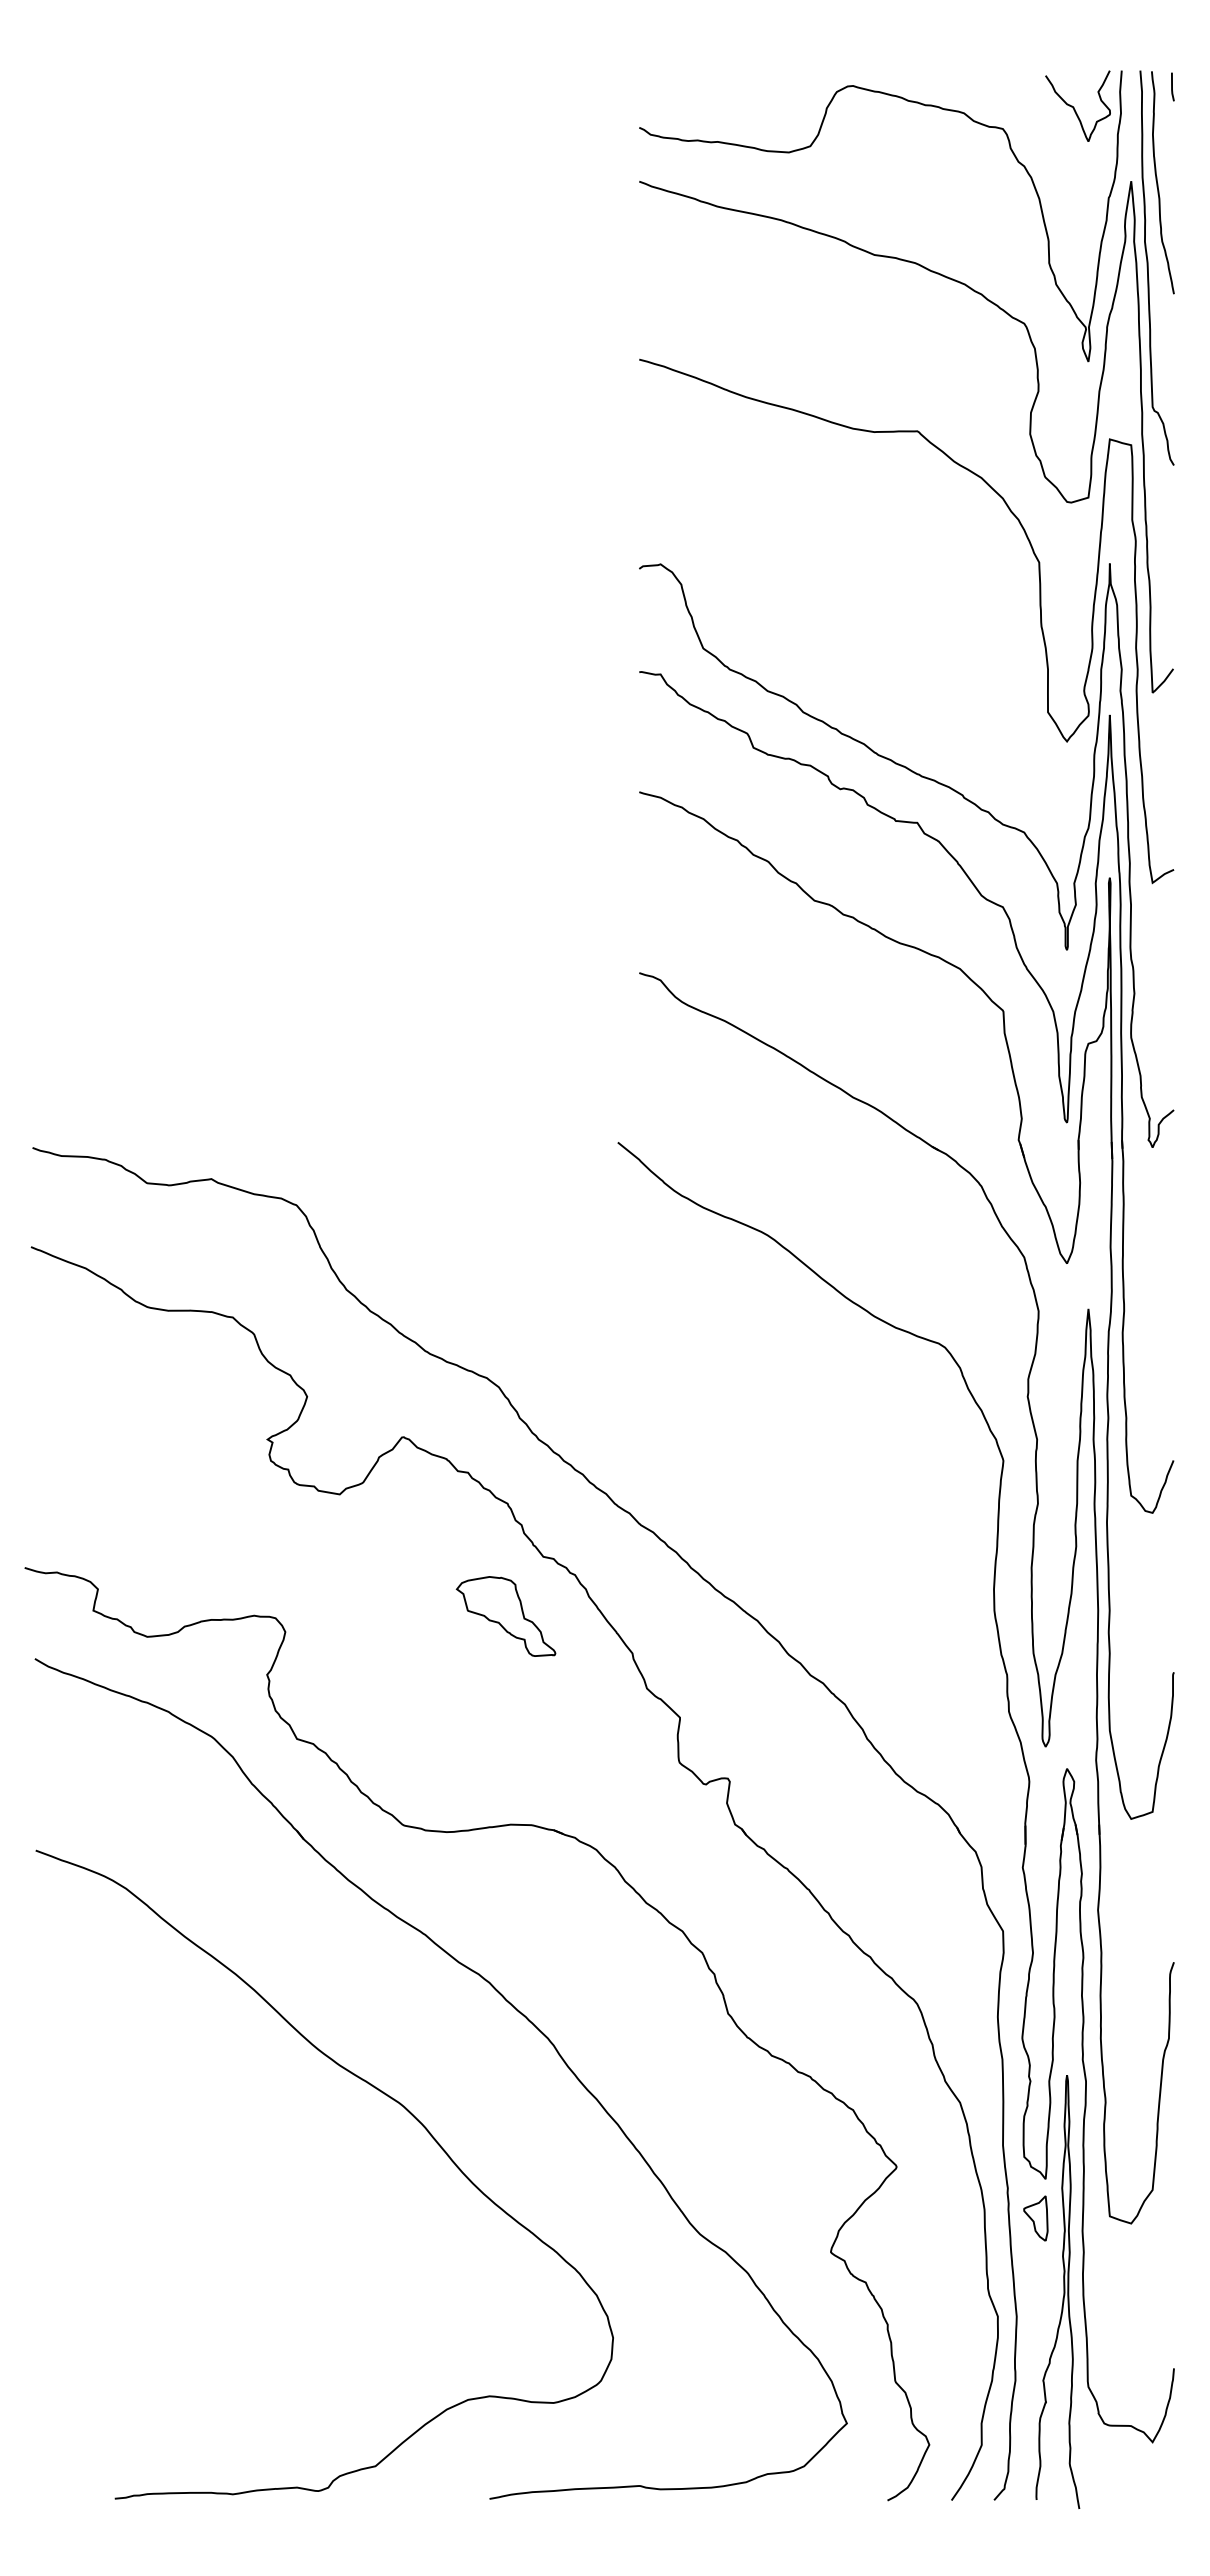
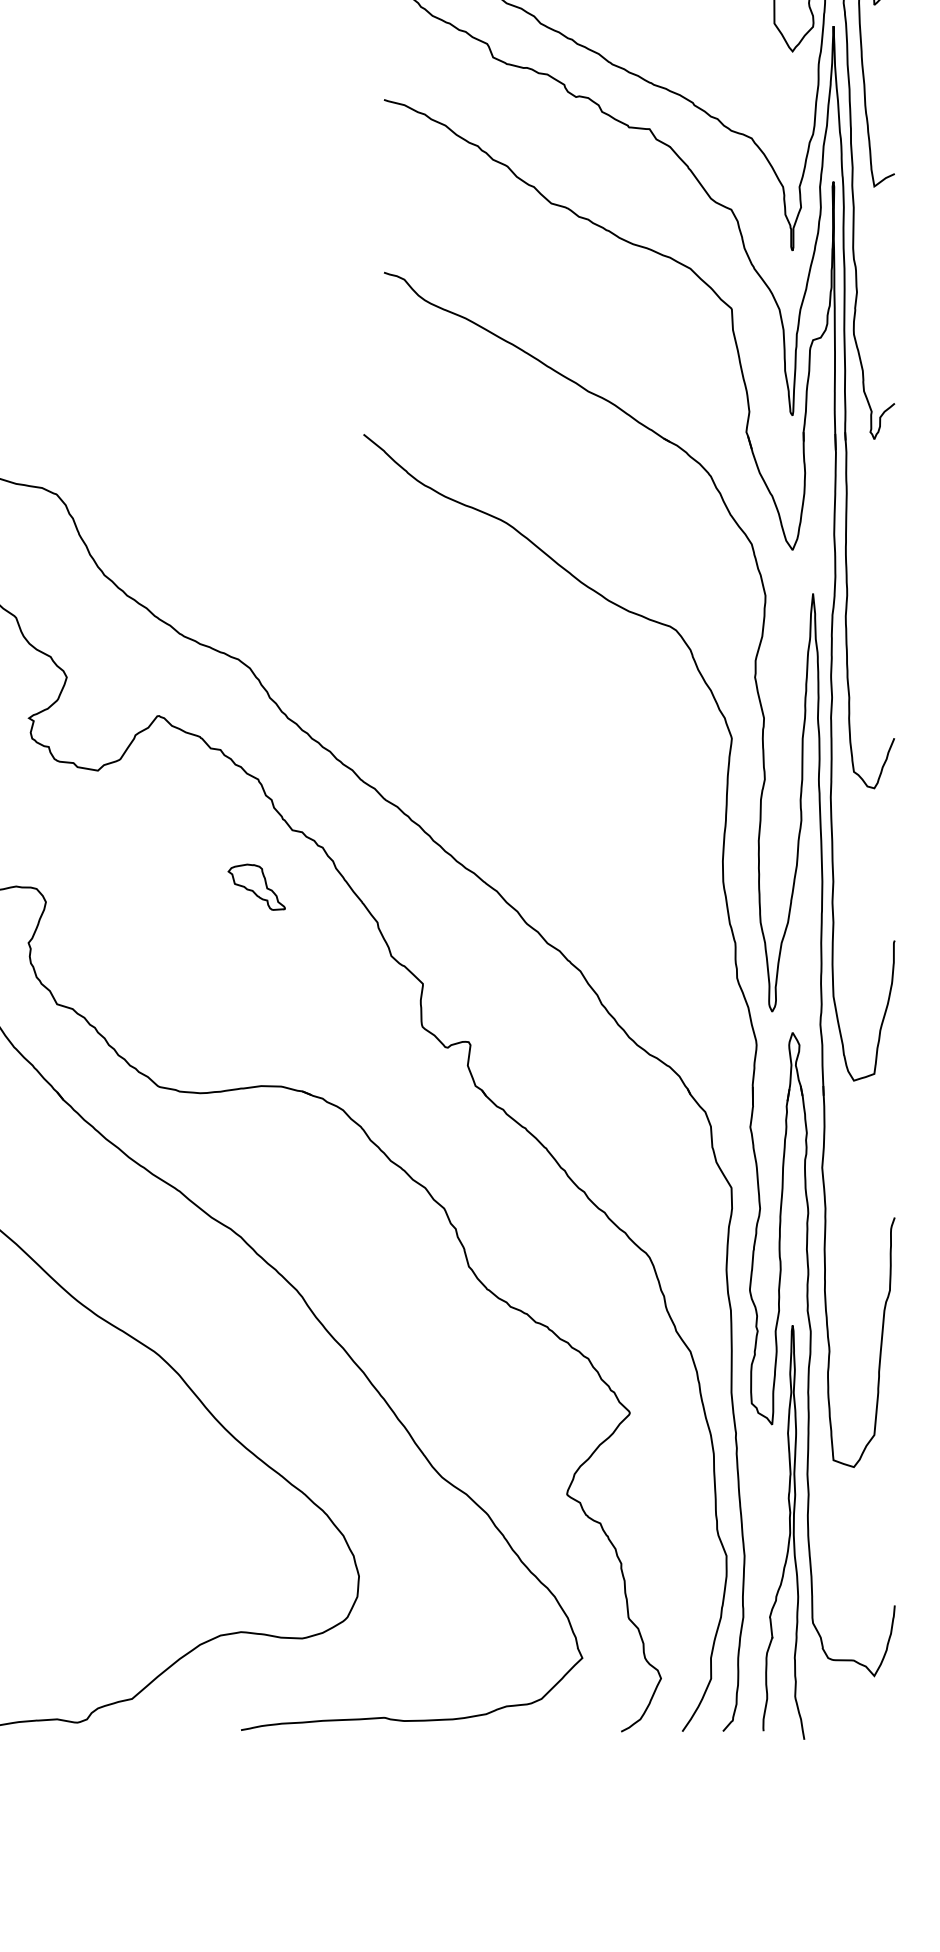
part: (505, 1616) -> (256, 887), size x0.6
part: (1035, 2218) -> (762, 1462), removed

